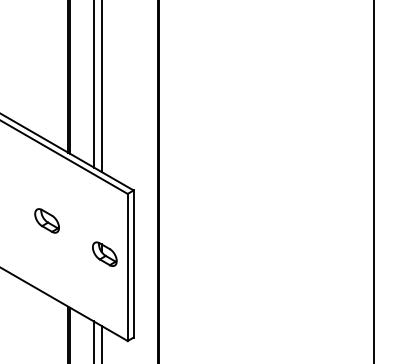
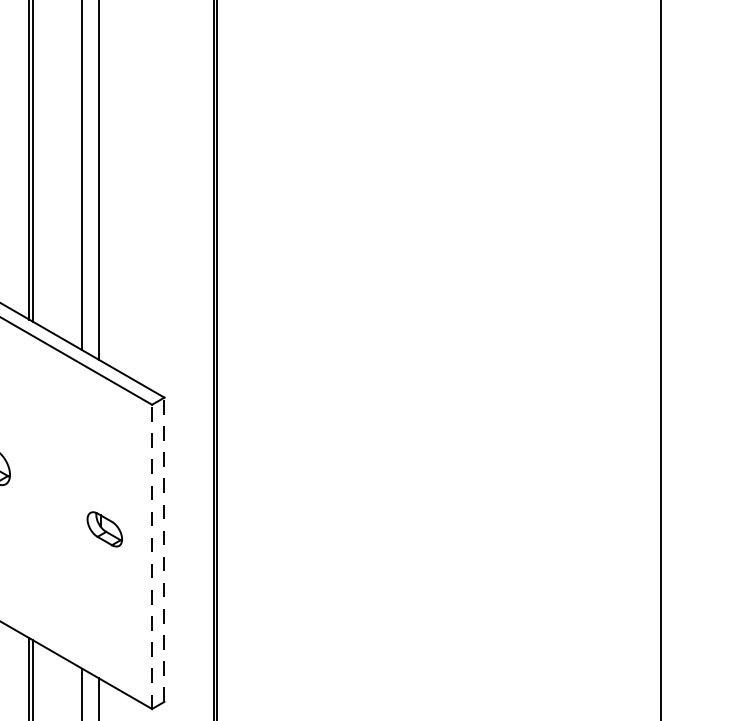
part: (104, 253) -> (104, 527), size x0.7
line: (133, 264) -> (164, 550), solid -> dashed
line: (127, 267) -> (151, 556), solid -> dashed

